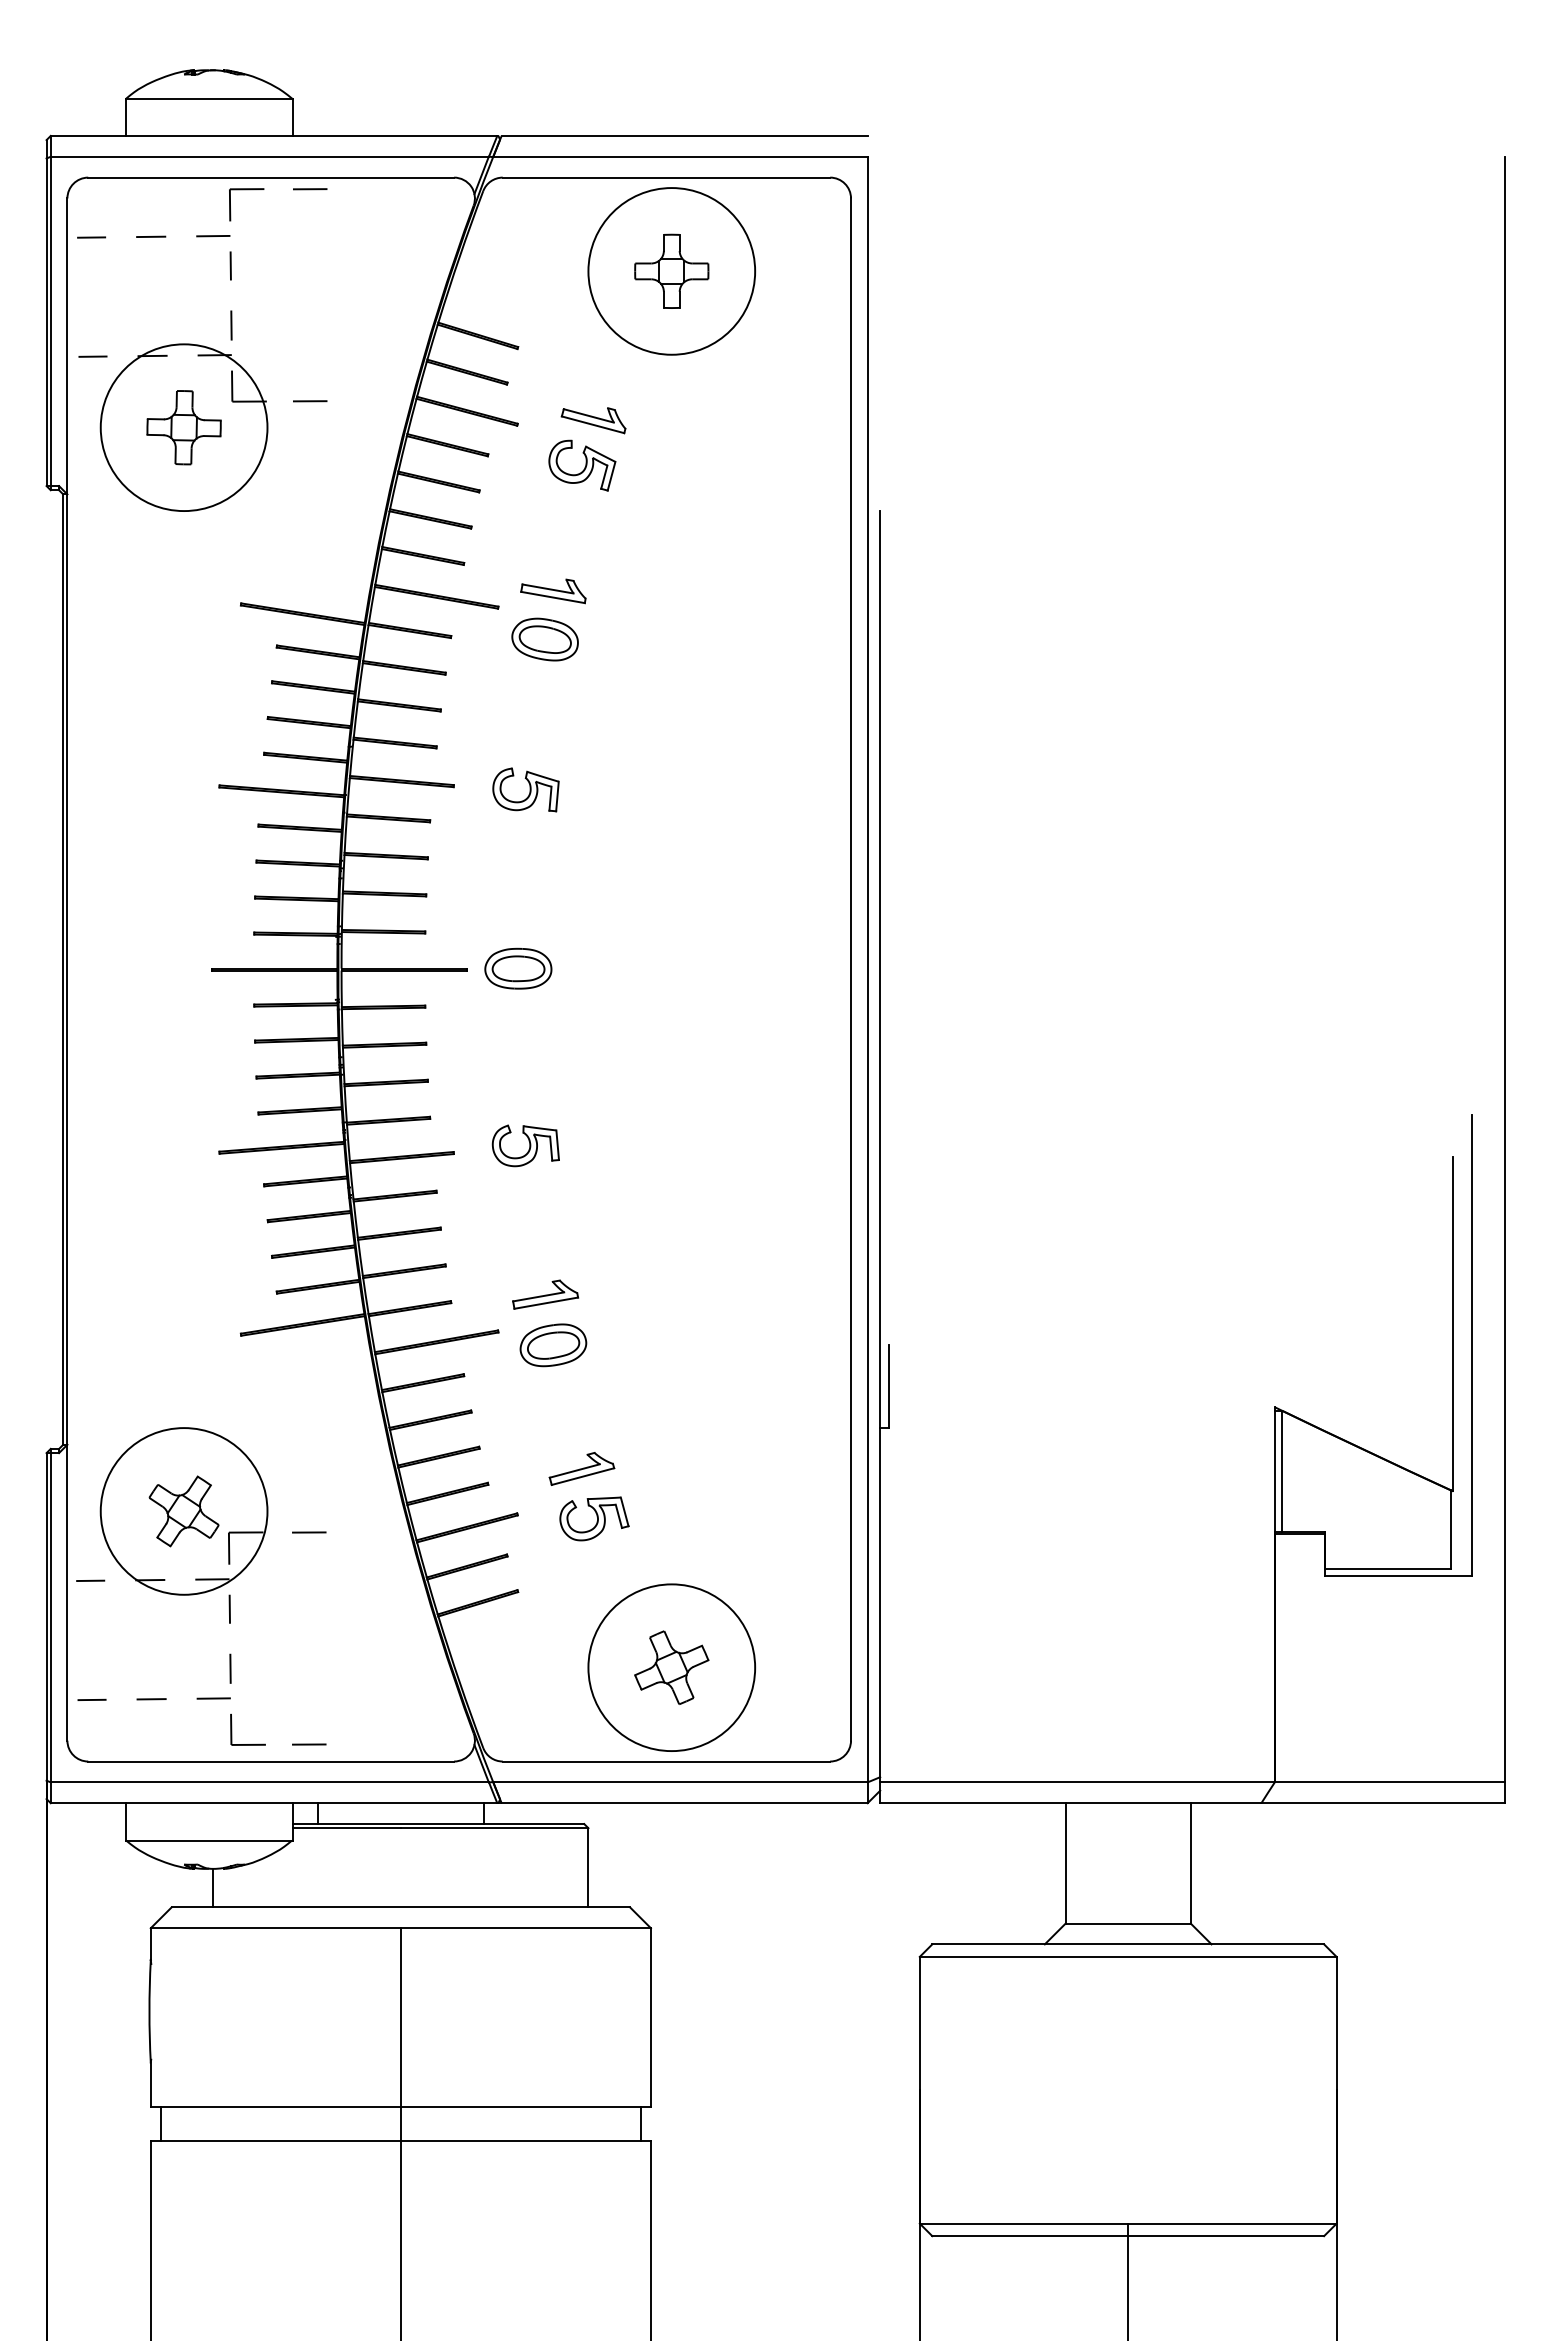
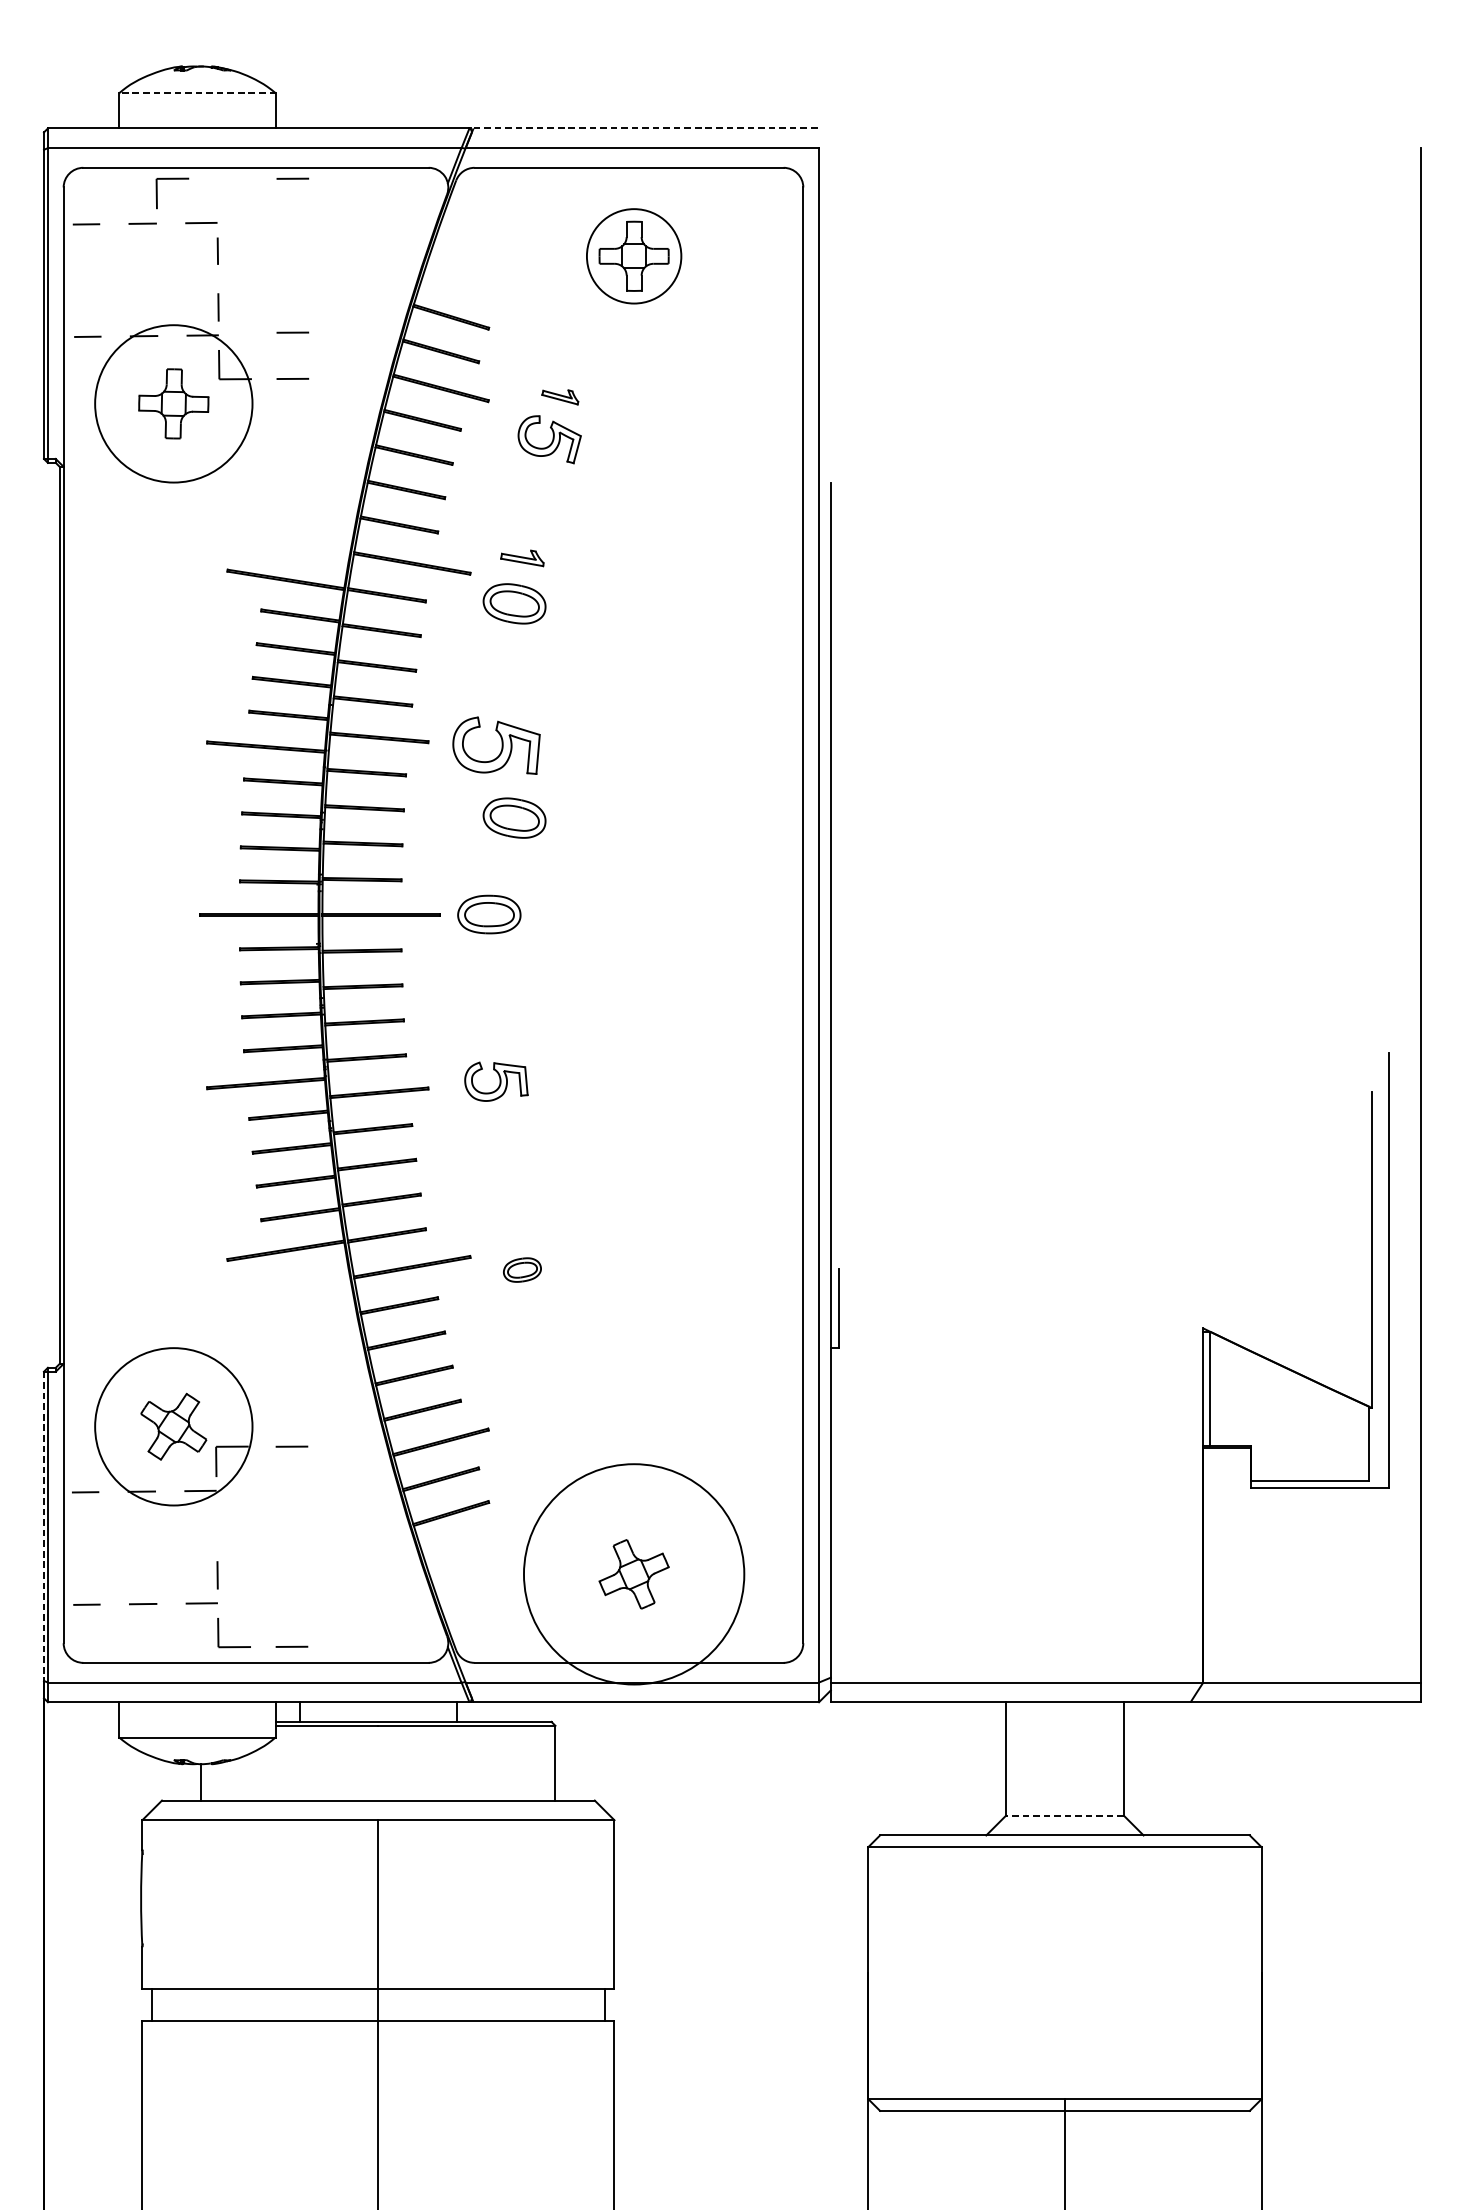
line: (208, 98) -> (196, 93), solid -> dashed
line: (685, 135) -> (647, 128), solid -> dashed
part: (246, 190) -> (172, 179), moved
circle: (671, 271) -> (633, 256), size x0.6
line: (310, 352) -> (293, 332), added
part: (593, 420) -> (560, 397), size x0.6
part: (553, 591) -> (522, 558), size x0.7
part: (525, 789) -> (496, 745), size x1.4
part: (544, 866) -> (513, 818), added
part: (545, 1294) -> (514, 1222), removed
part: (553, 1345) -> (522, 1270), size x0.6
part: (581, 1468) -> (548, 1386), removed
part: (594, 1518) -> (561, 1433), removed
line: (229, 1608) -> (216, 1518), removed
line: (46, 1616) -> (43, 1525), solid -> dashed
circle: (671, 1667) -> (633, 1574), size x1.4
line: (1128, 1923) -> (1065, 1815), solid -> dashed

